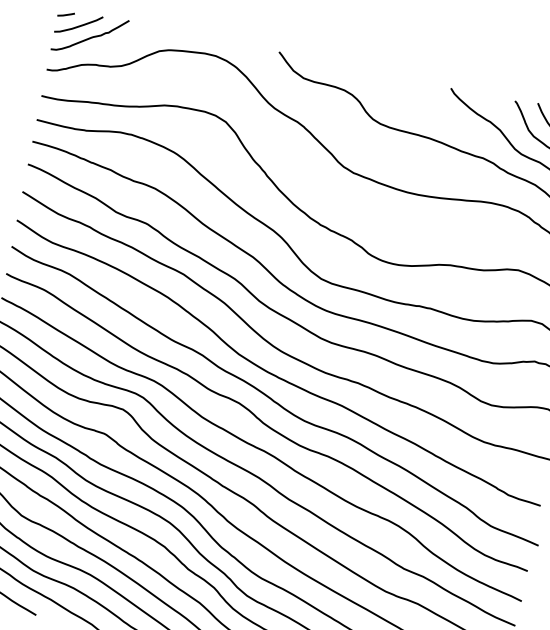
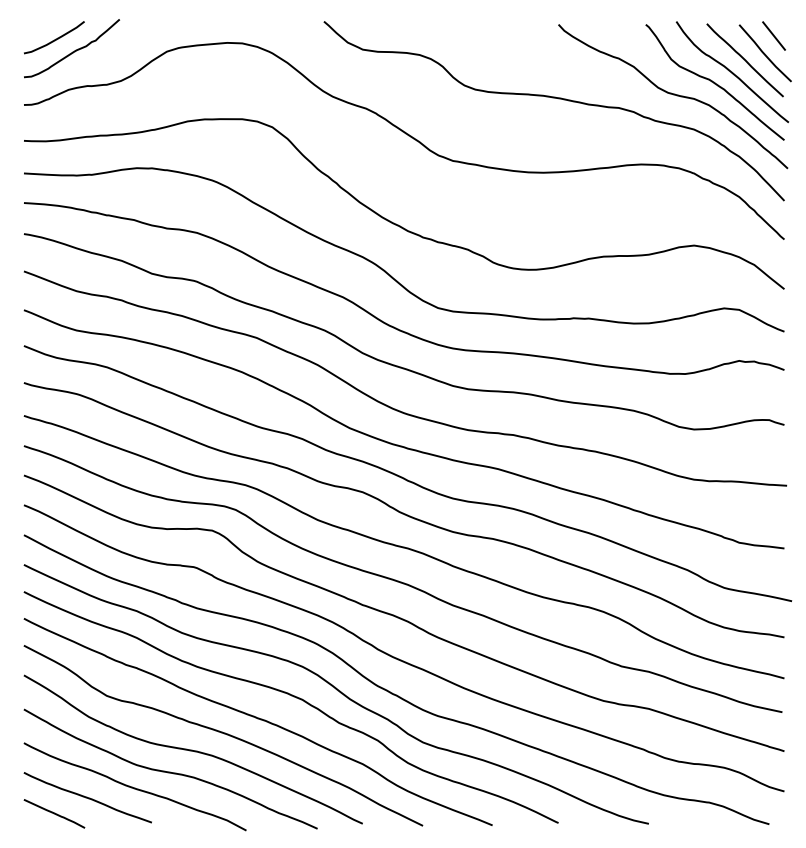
line: (66, 14) -> (35, 27), removed

